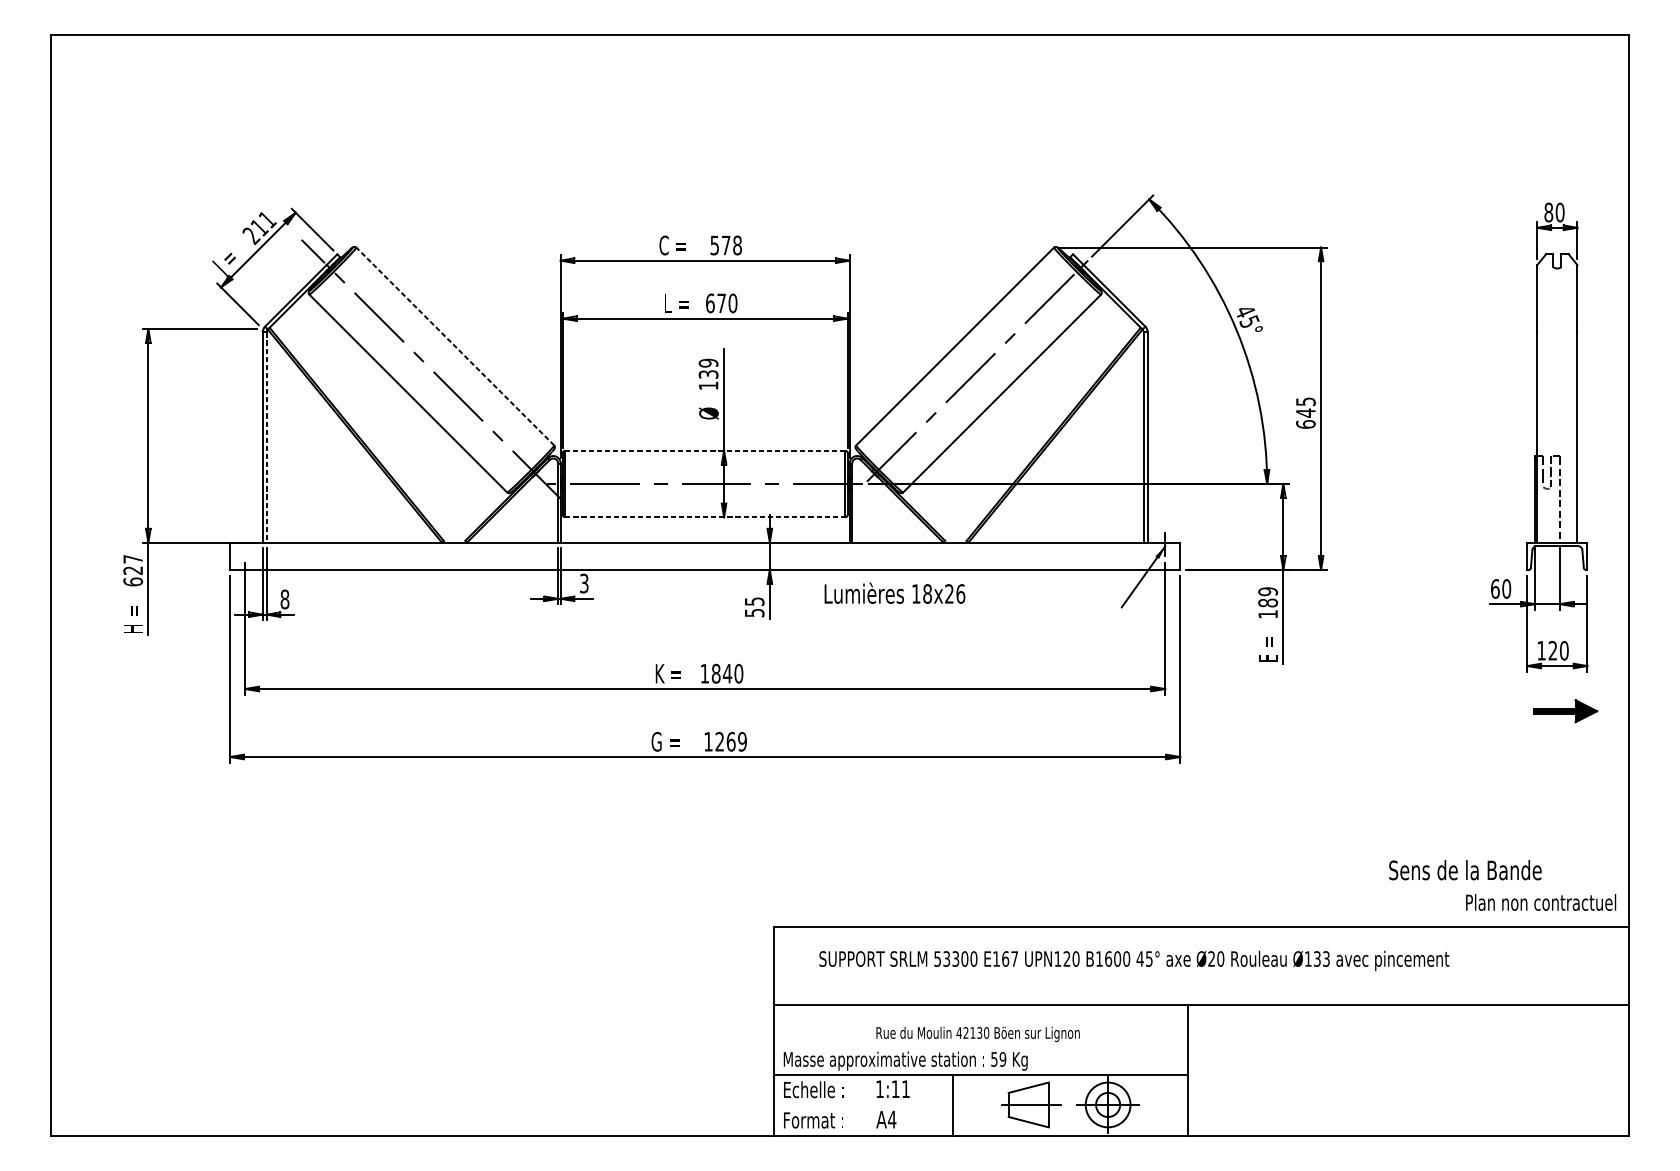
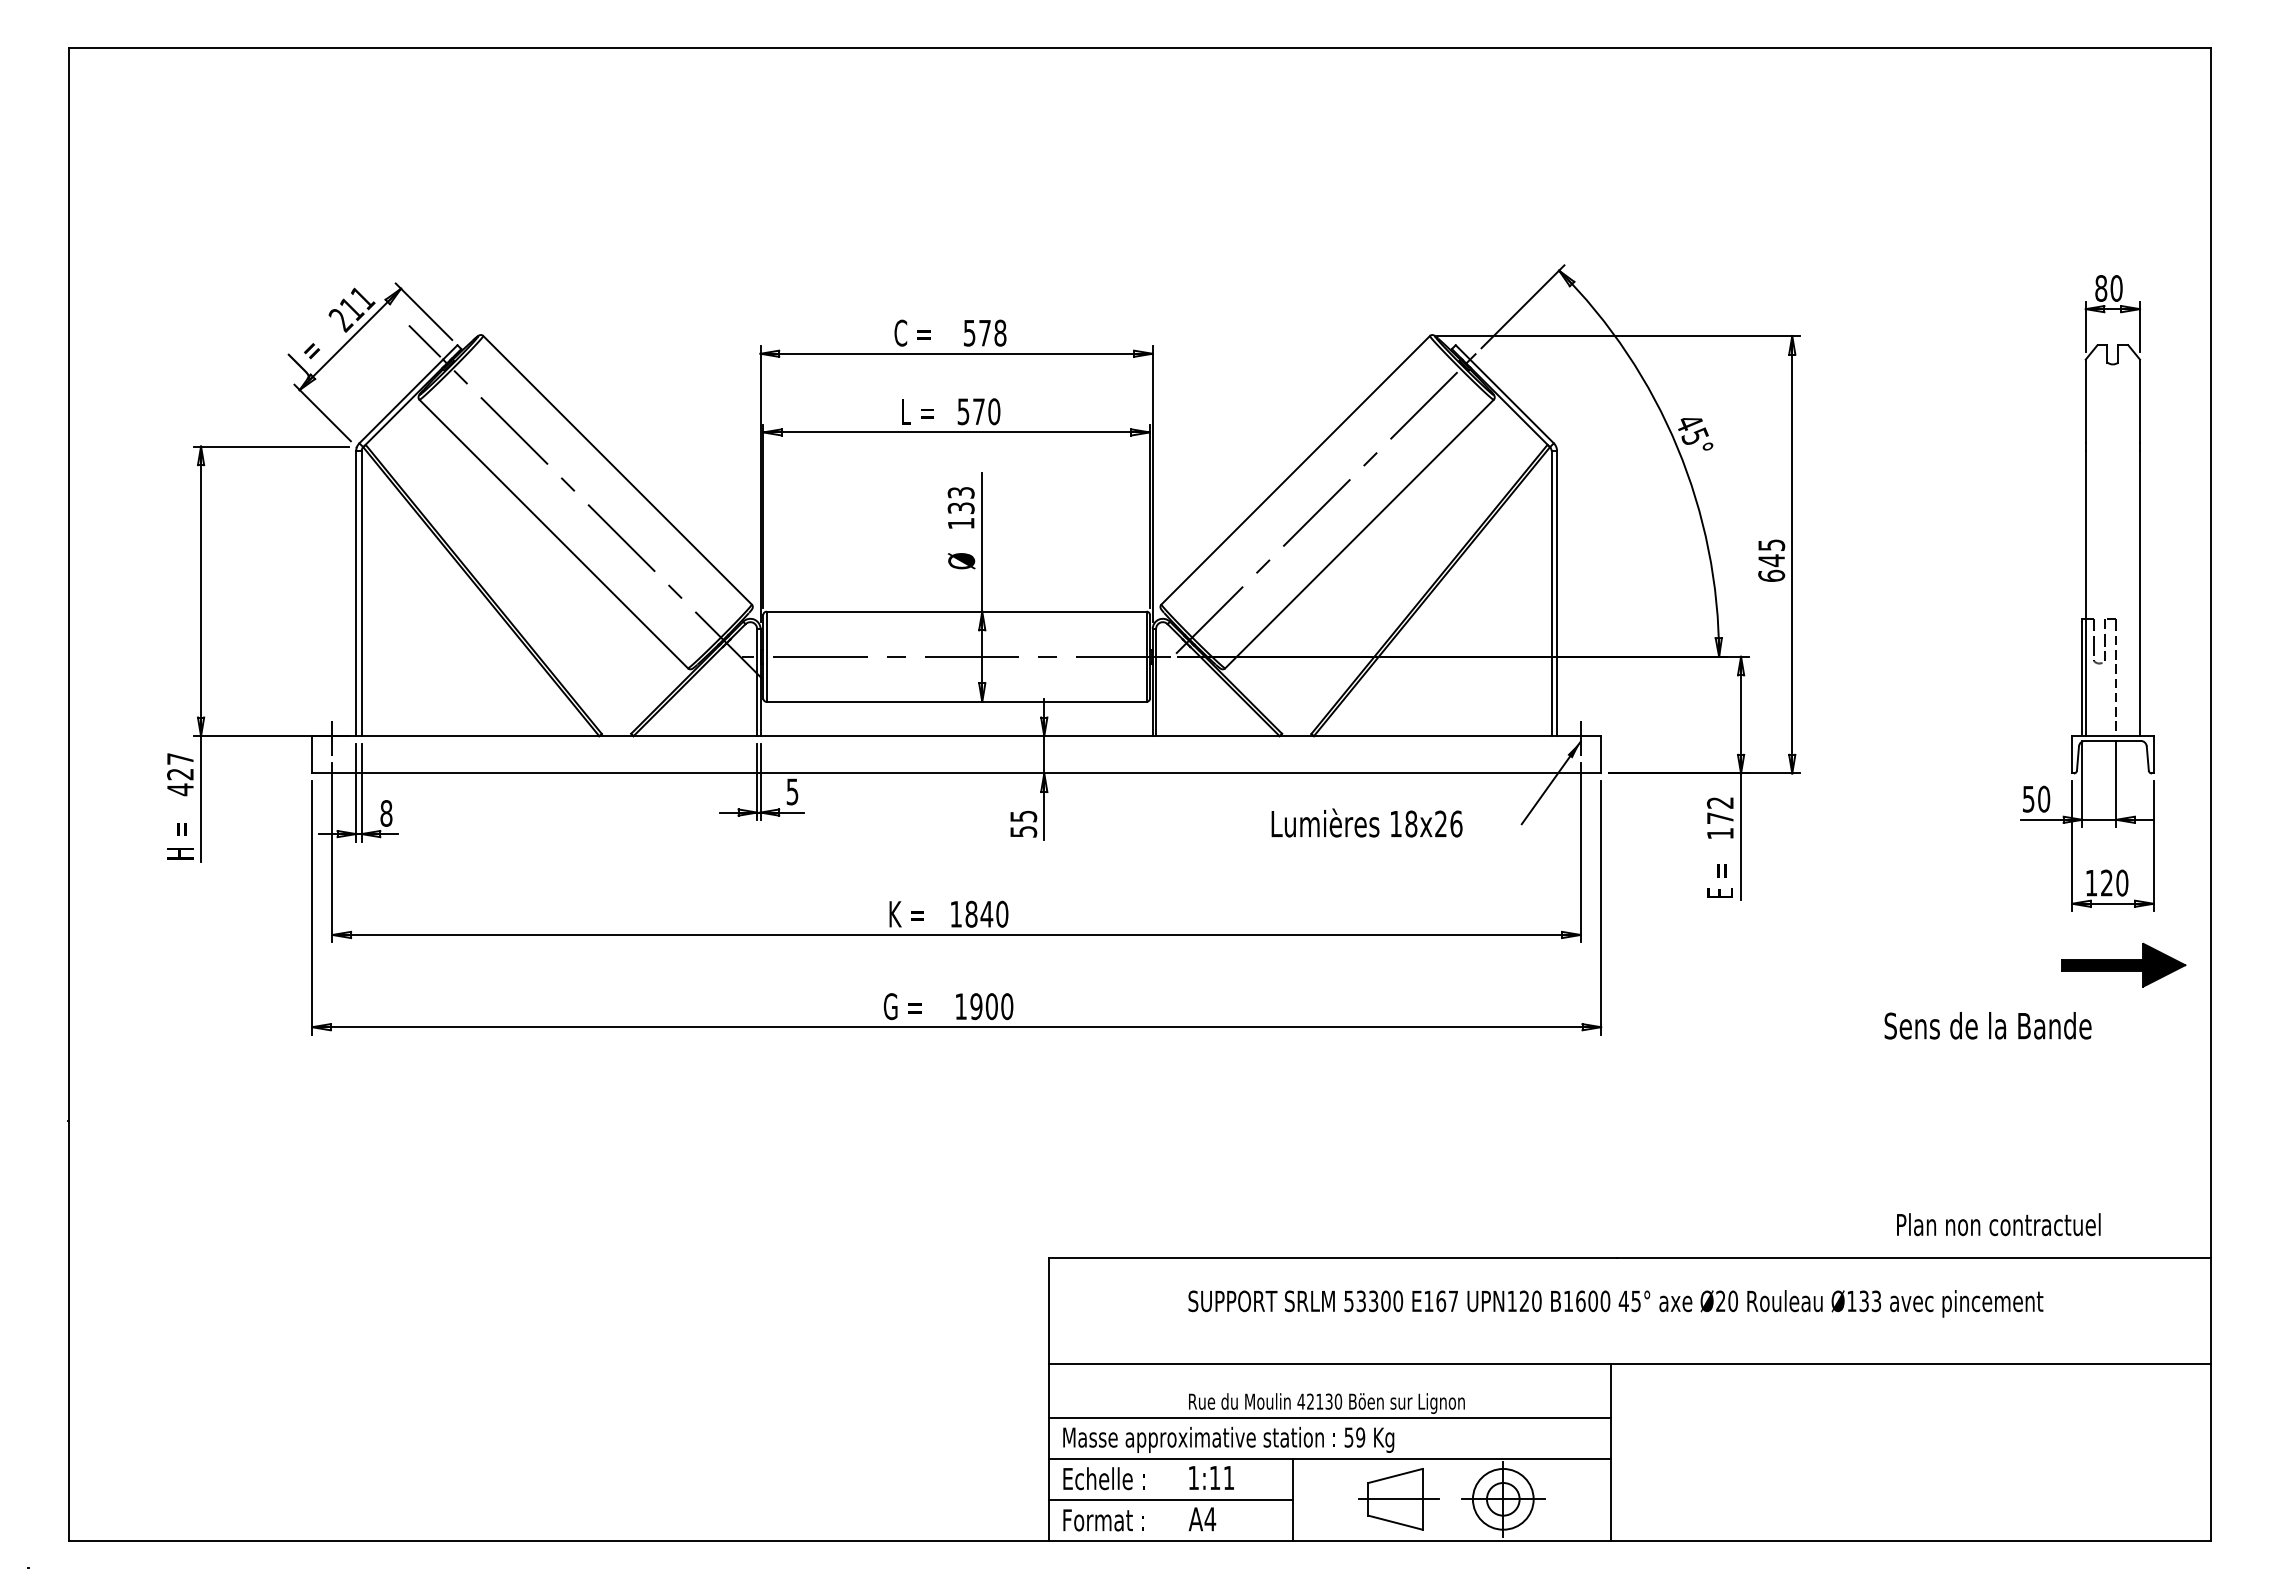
text: (710, 303) -> (963, 411), 670 -> 570
line: (455, 346) -> (617, 470), dashed -> solid
text: (708, 362) -> (960, 492), 139 -> 133
line: (266, 437) -> (361, 593), dashed -> solid
line: (705, 450) -> (956, 611), dashed -> solid
line: (705, 516) -> (956, 701), dashed -> solid
line: (245, 544) -> (332, 738), added
text: (133, 581) -> (180, 789), 627 -> 427
text: (584, 583) -> (792, 791), 3 -> 5
text: (1495, 588) -> (2028, 798), 60 -> 50
text: (894, 592) -> (1366, 822), moved
text: (1268, 597) -> (1720, 810), 189 -> 172
part: (1565, 710) -> (2123, 964), size x1.43
text: (730, 741) -> (991, 1006), 1269 -> 1900
text: (1464, 869) -> (1987, 1025), moved
text: (1540, 902) -> (1998, 1224), moved
text: (1134, 960) -> (1615, 1303), moved
line: (980, 1045) -> (1330, 1418), added
line: (862, 1105) -> (1170, 1500), added

